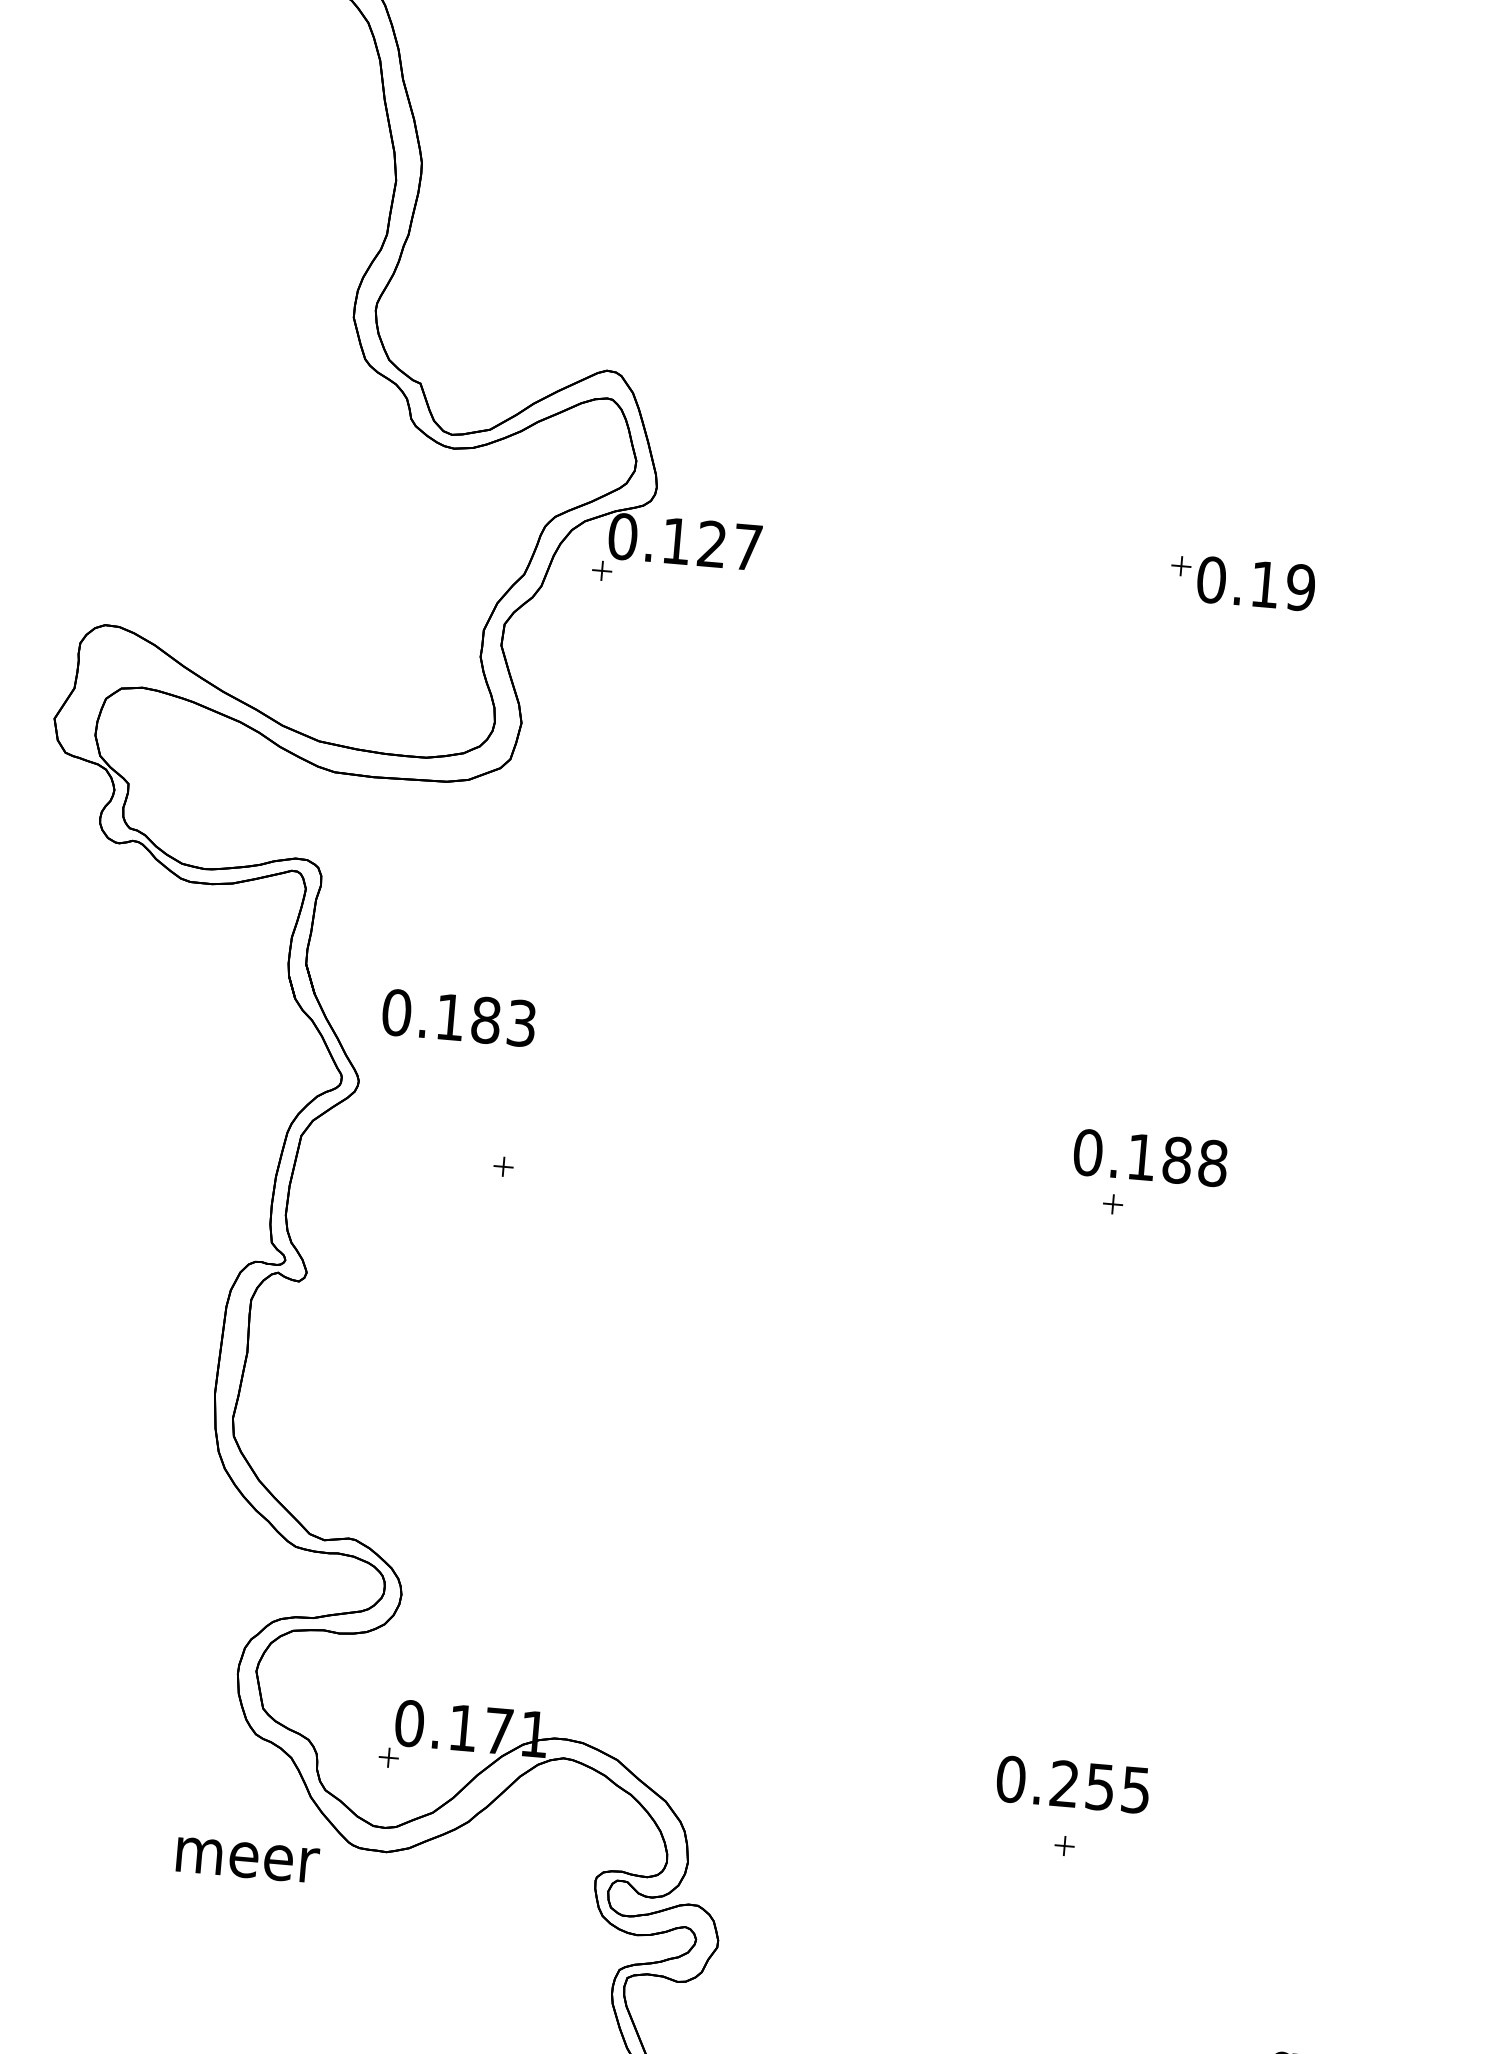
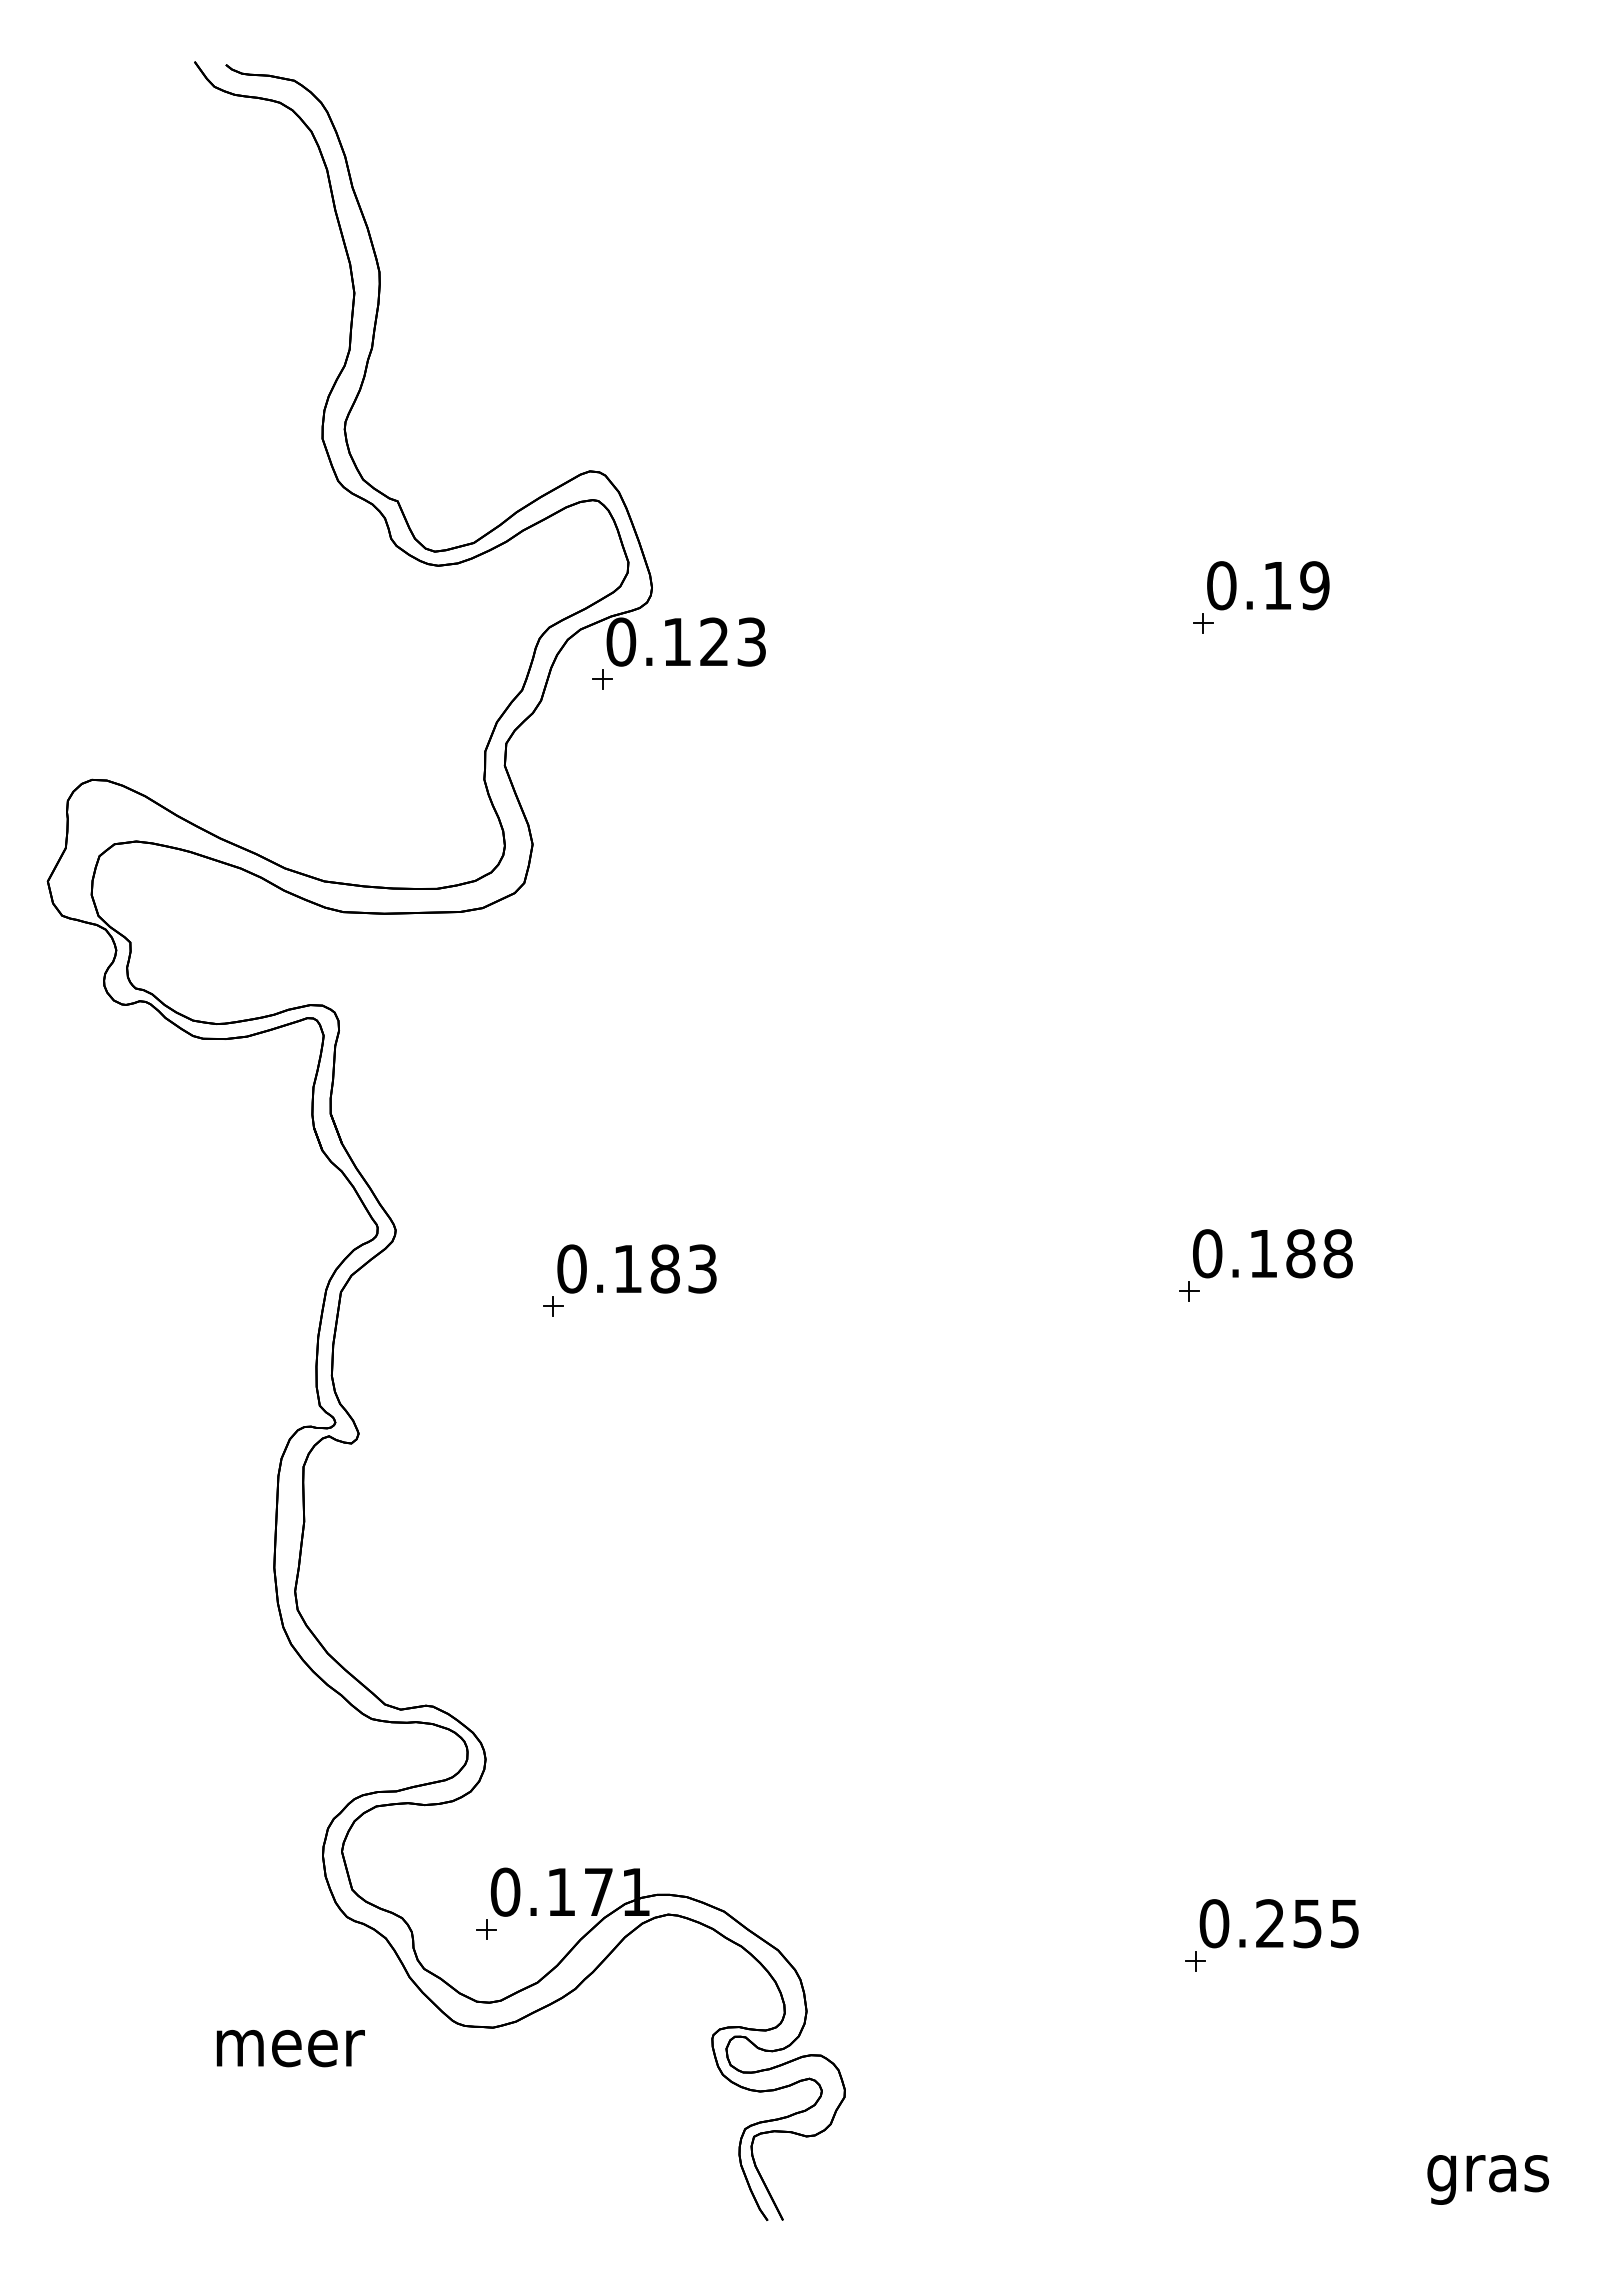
text: (747, 546) -> (751, 641), 0.127 -> 0.123
text: (1256, 583) -> (1268, 585), moved
text: (458, 1017) -> (636, 1268), moved
text: (1150, 1157) -> (1272, 1253), moved
text: (1072, 1784) -> (1278, 1923), moved
text: (247, 1860) -> (290, 2048), moved

